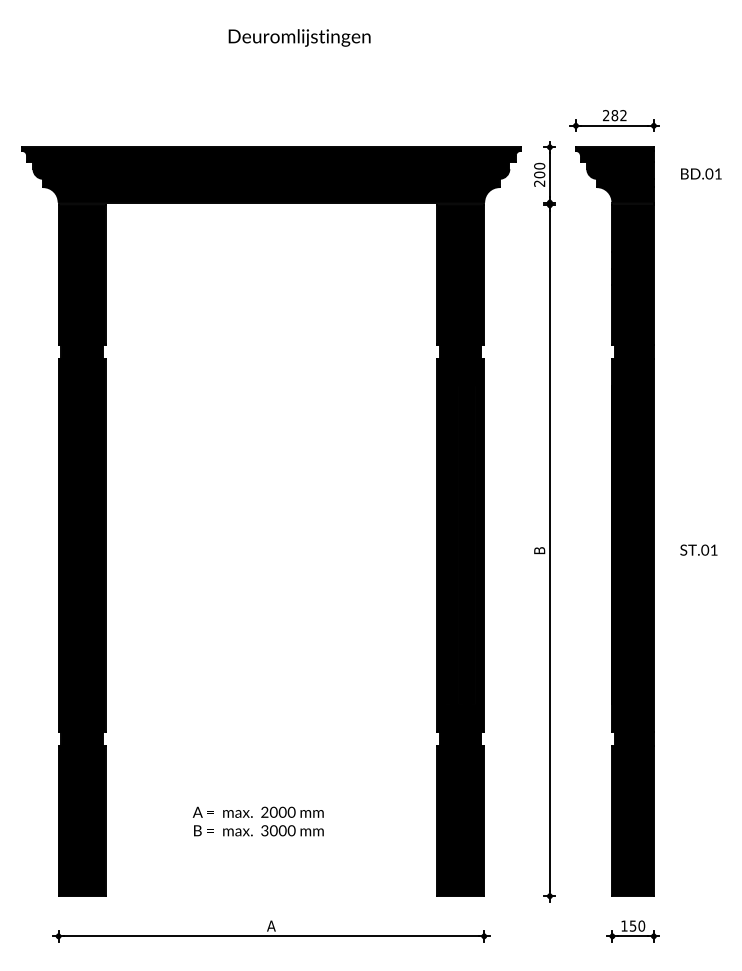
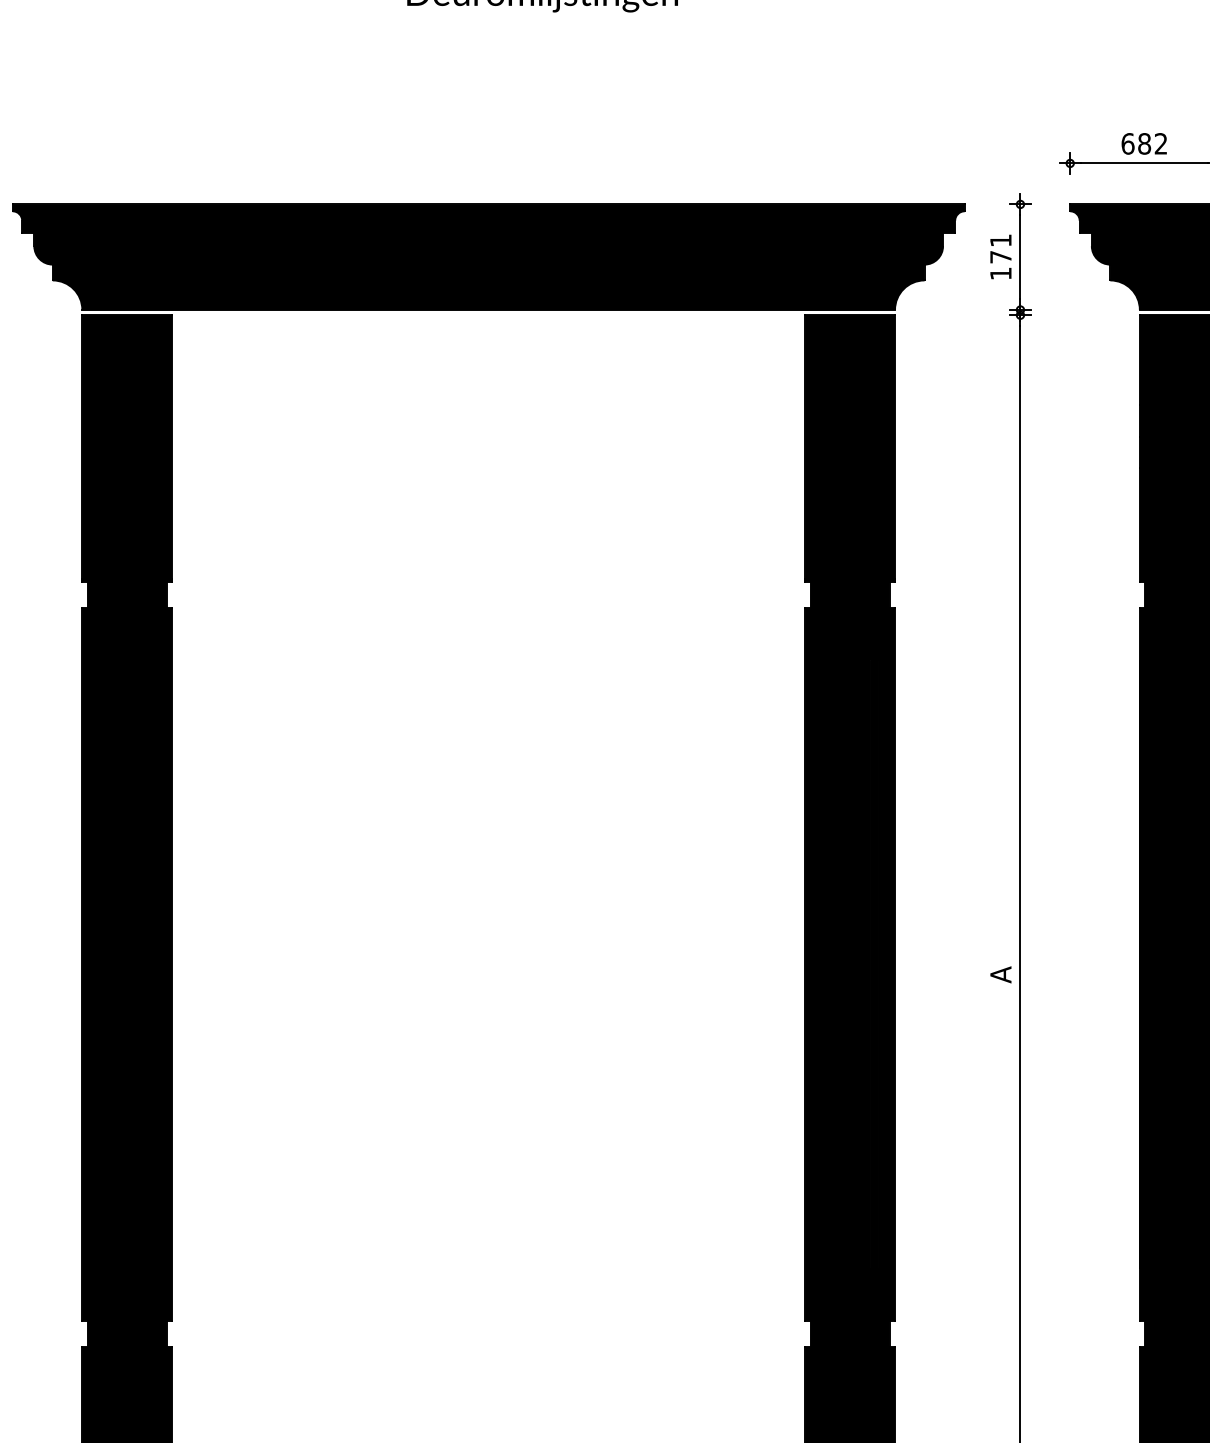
text: (605, 115) -> (1126, 143), 282 -> 682
text: (539, 174) -> (1000, 256), 200 -> 171
text: (539, 550) -> (1000, 974), B -> A

